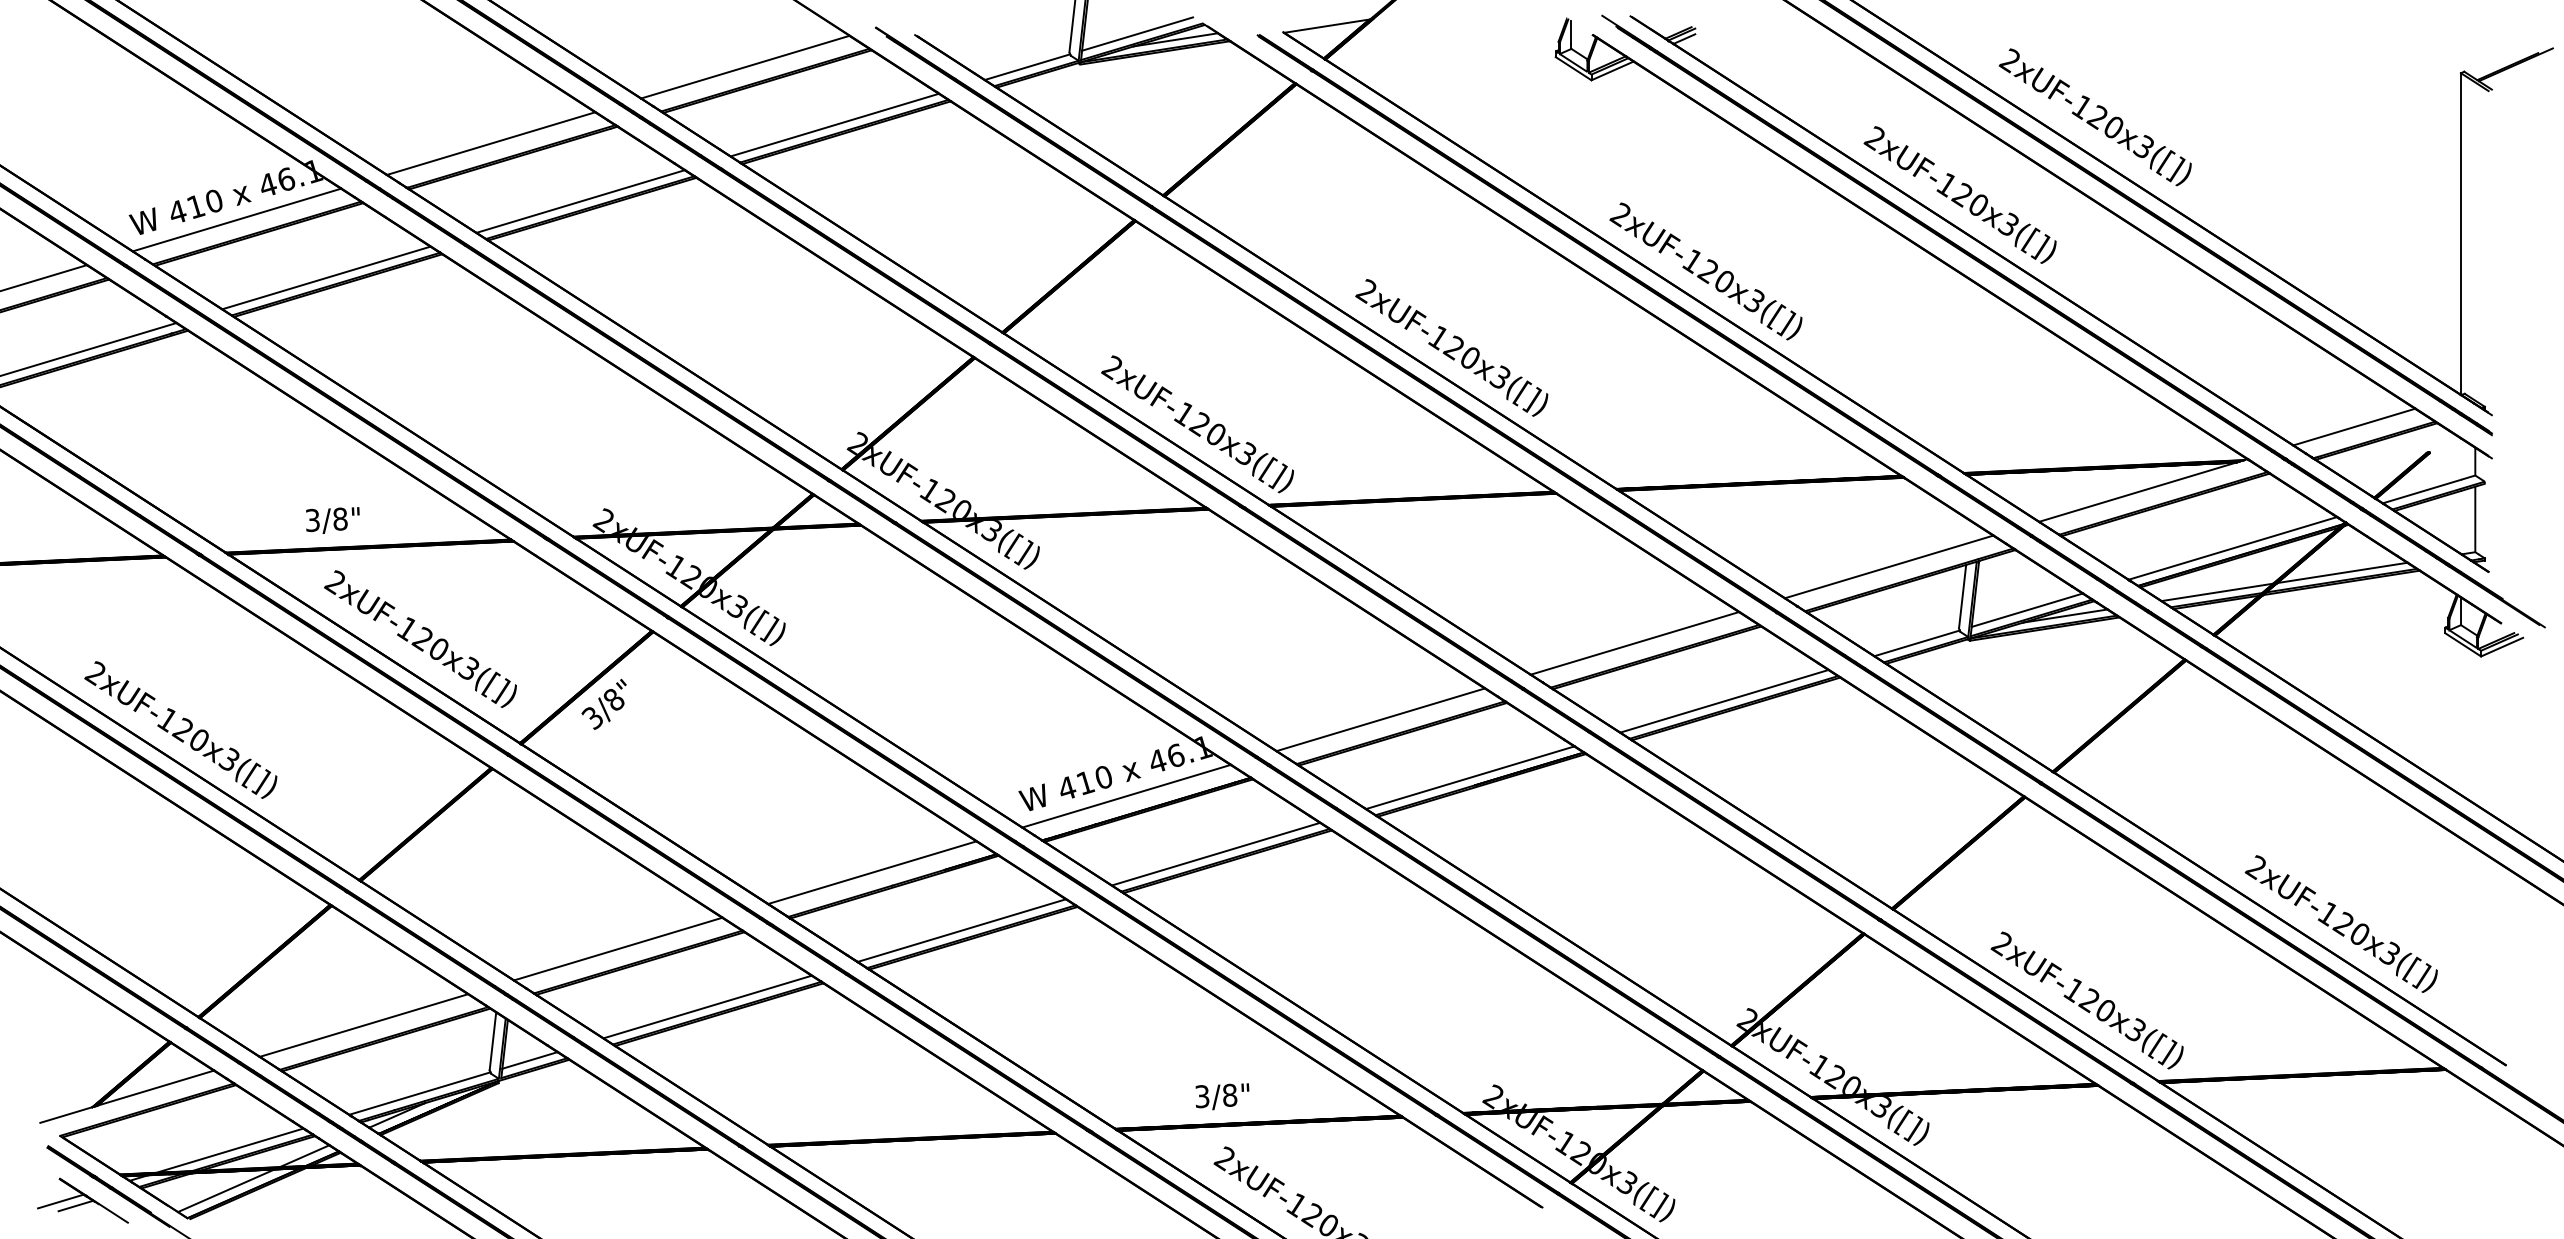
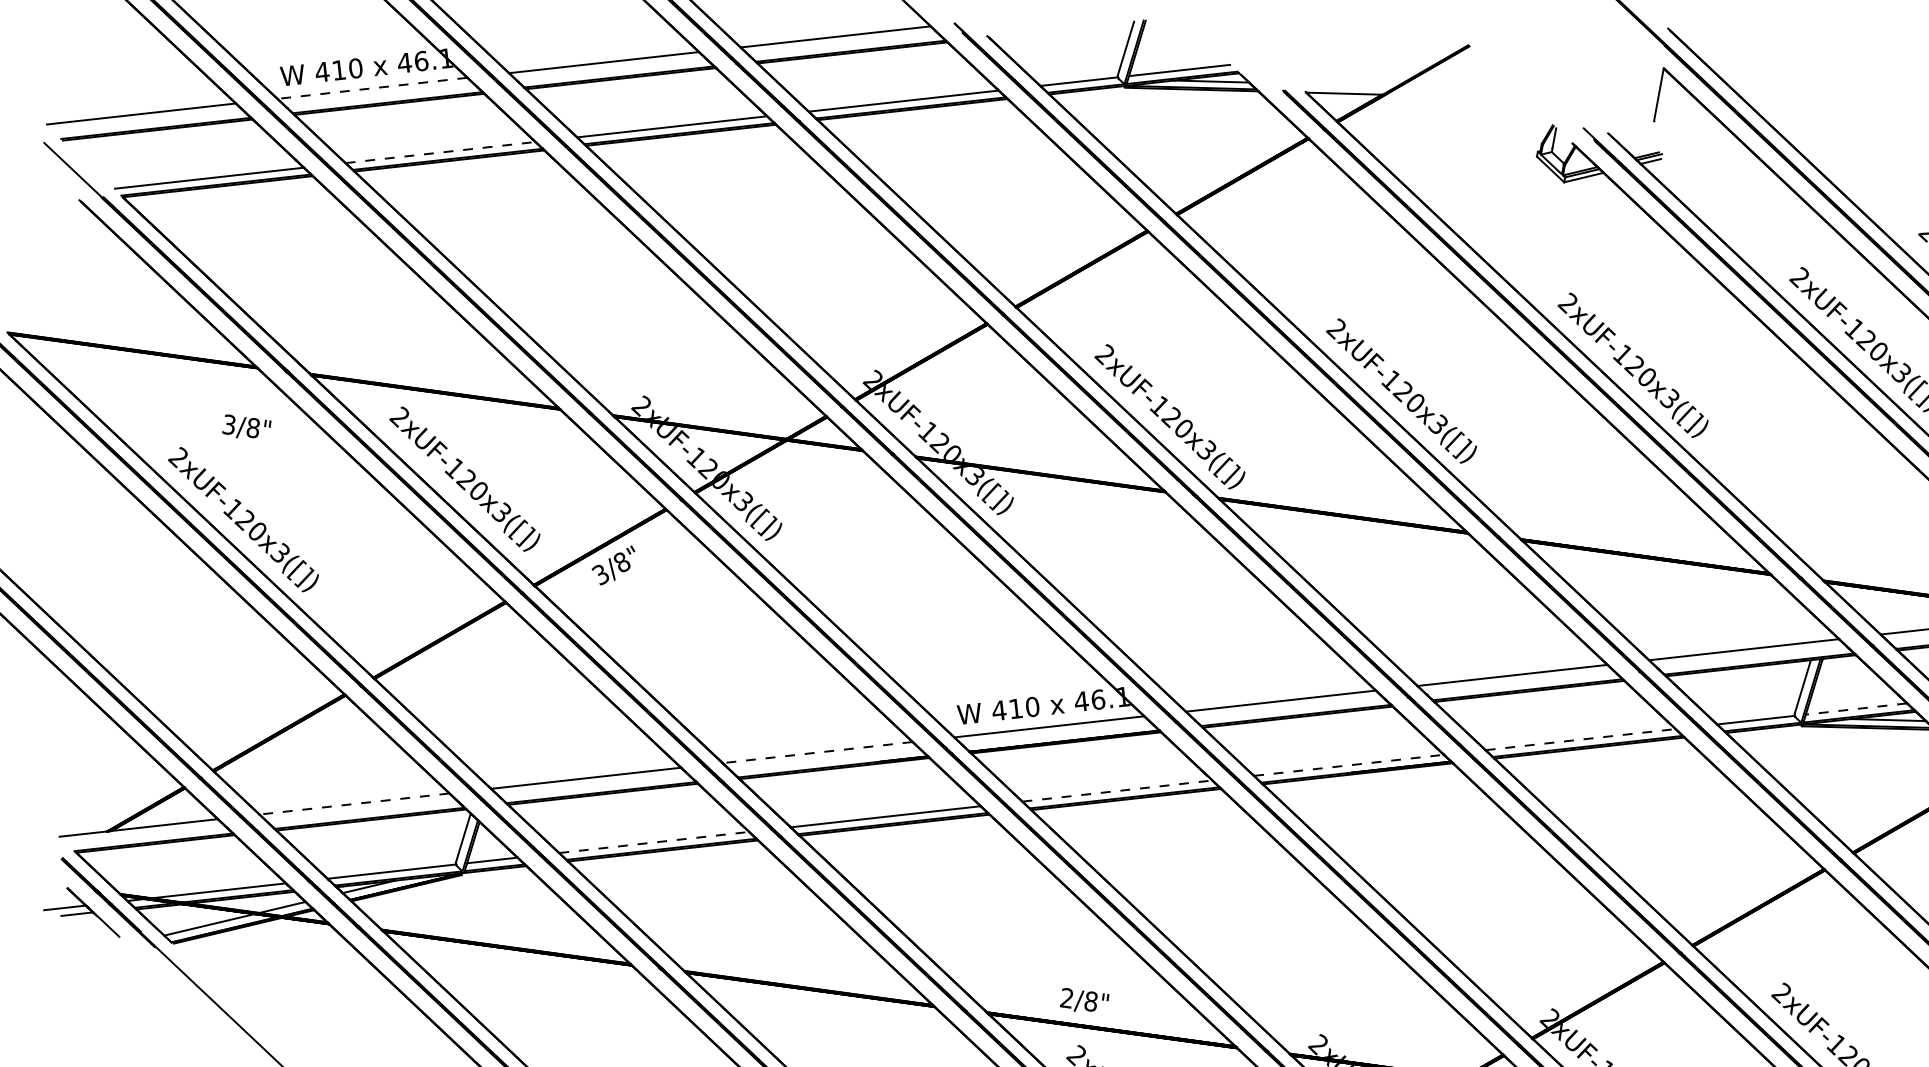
line: (236, 220) -> (371, 88), solid -> dashed
line: (326, 278) -> (440, 153), solid -> dashed
text: (332, 520) -> (246, 427), moved
line: (2027, 610) -> (1856, 709), solid -> dashed
line: (1731, 699) -> (1586, 739), solid -> dashed
line: (1470, 777) -> (1349, 765), solid -> dashed
line: (1222, 852) -> (1123, 790), solid -> dashed
line: (872, 872) -> (817, 752), solid -> dashed
line: (714, 1005) -> (660, 842), solid -> dashed
line: (363, 1025) -> (354, 803), solid -> dashed
text: (1202, 1096) -> (1067, 998), 3/8" -> 2/8"

